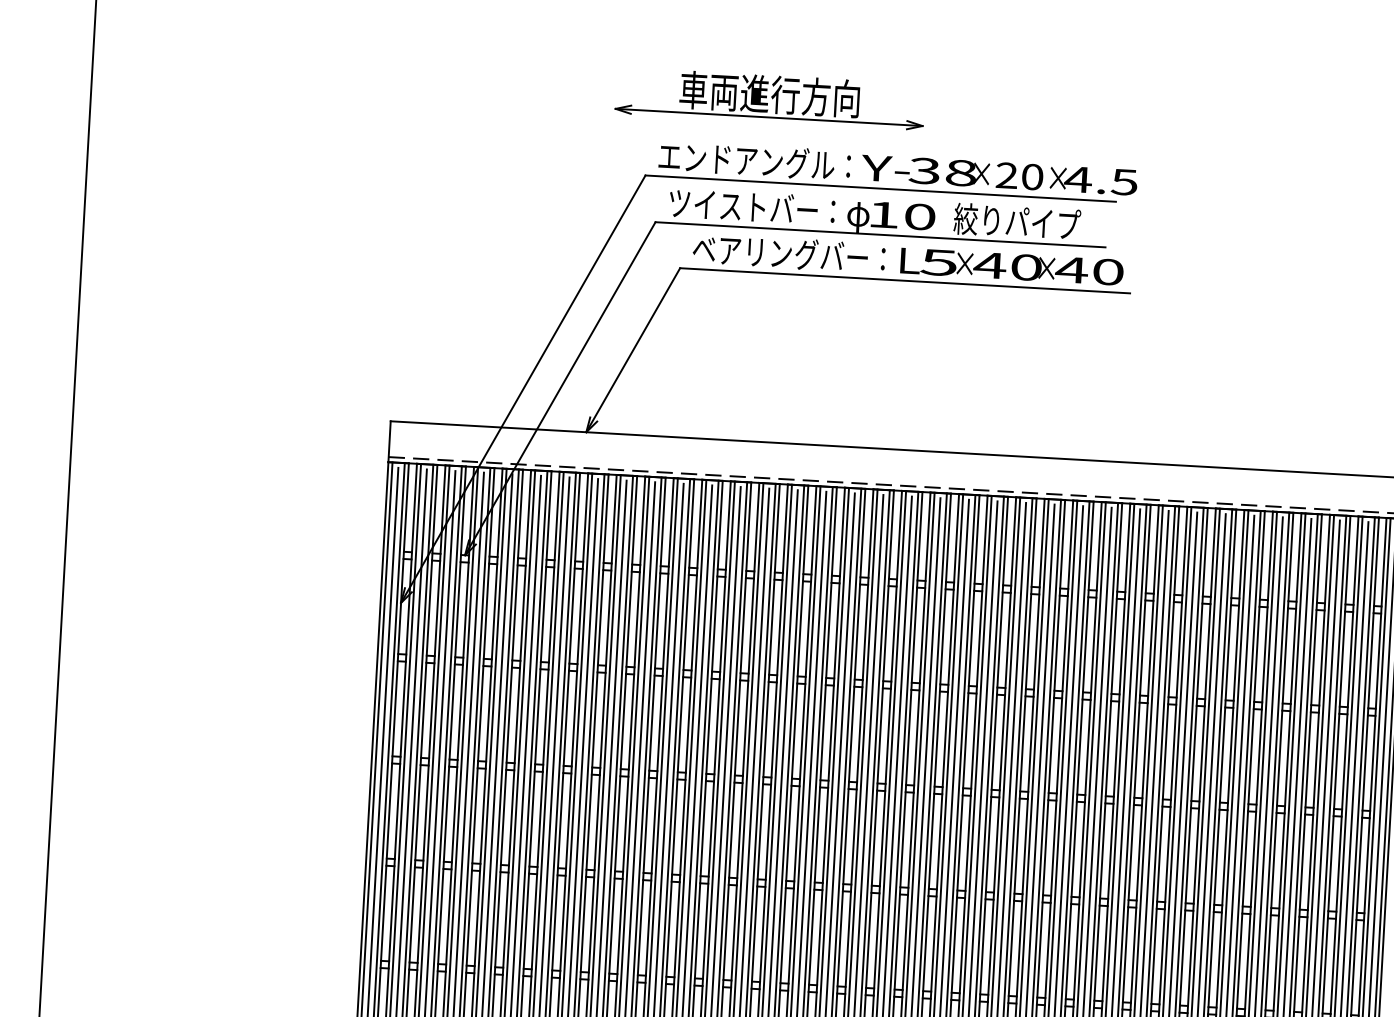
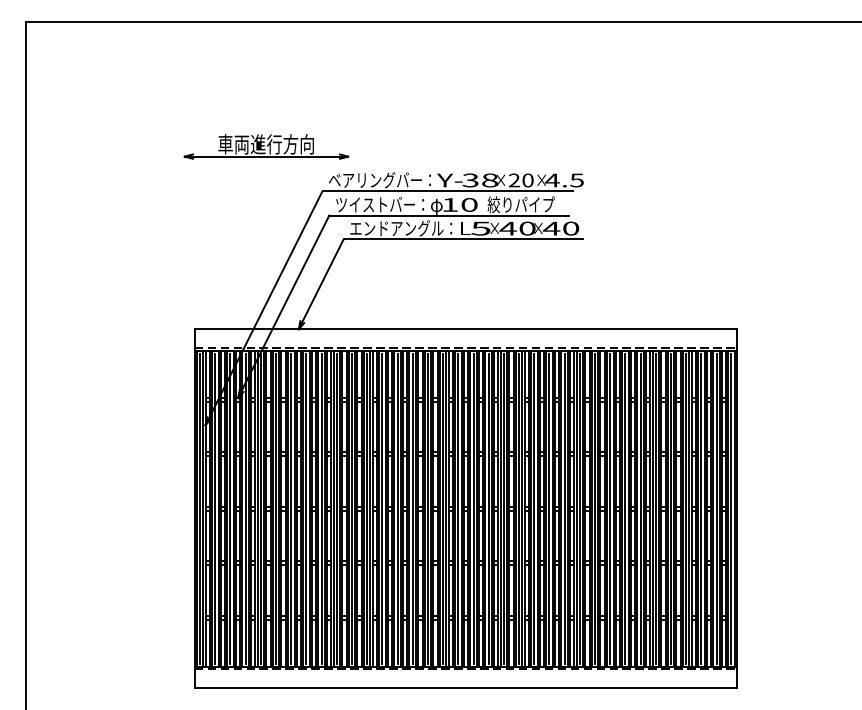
part: (770, 98) -> (266, 146), moved
text: (746, 161) -> (375, 180), エンドアングル： -> ベアリングバー：
text: (780, 253) -> (396, 228), ベアリングバー： -> エンドアングル：

